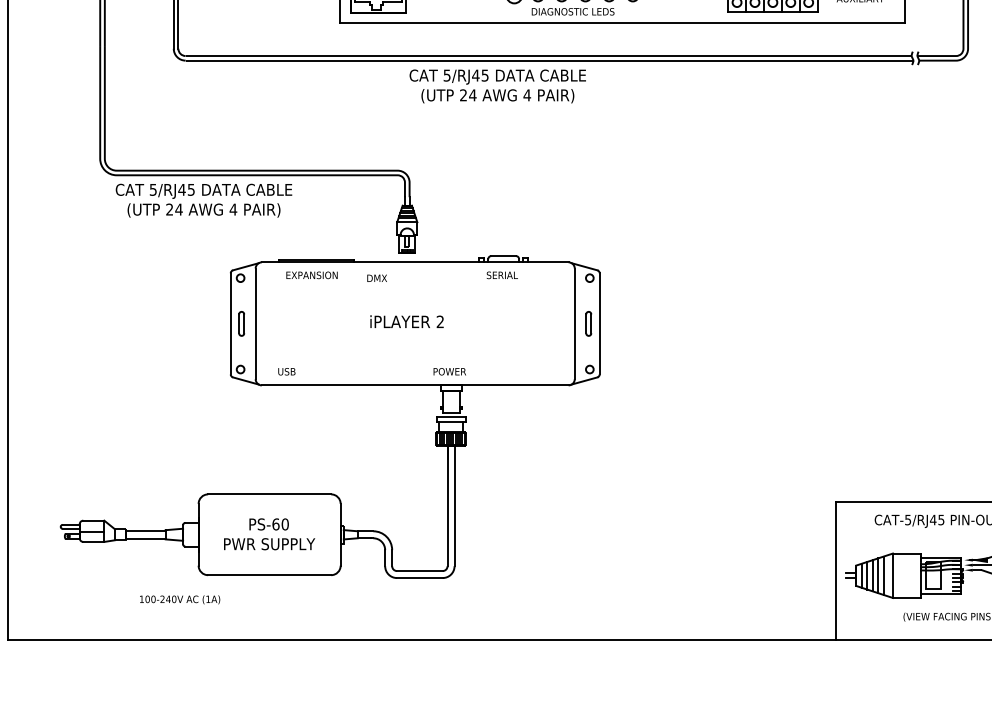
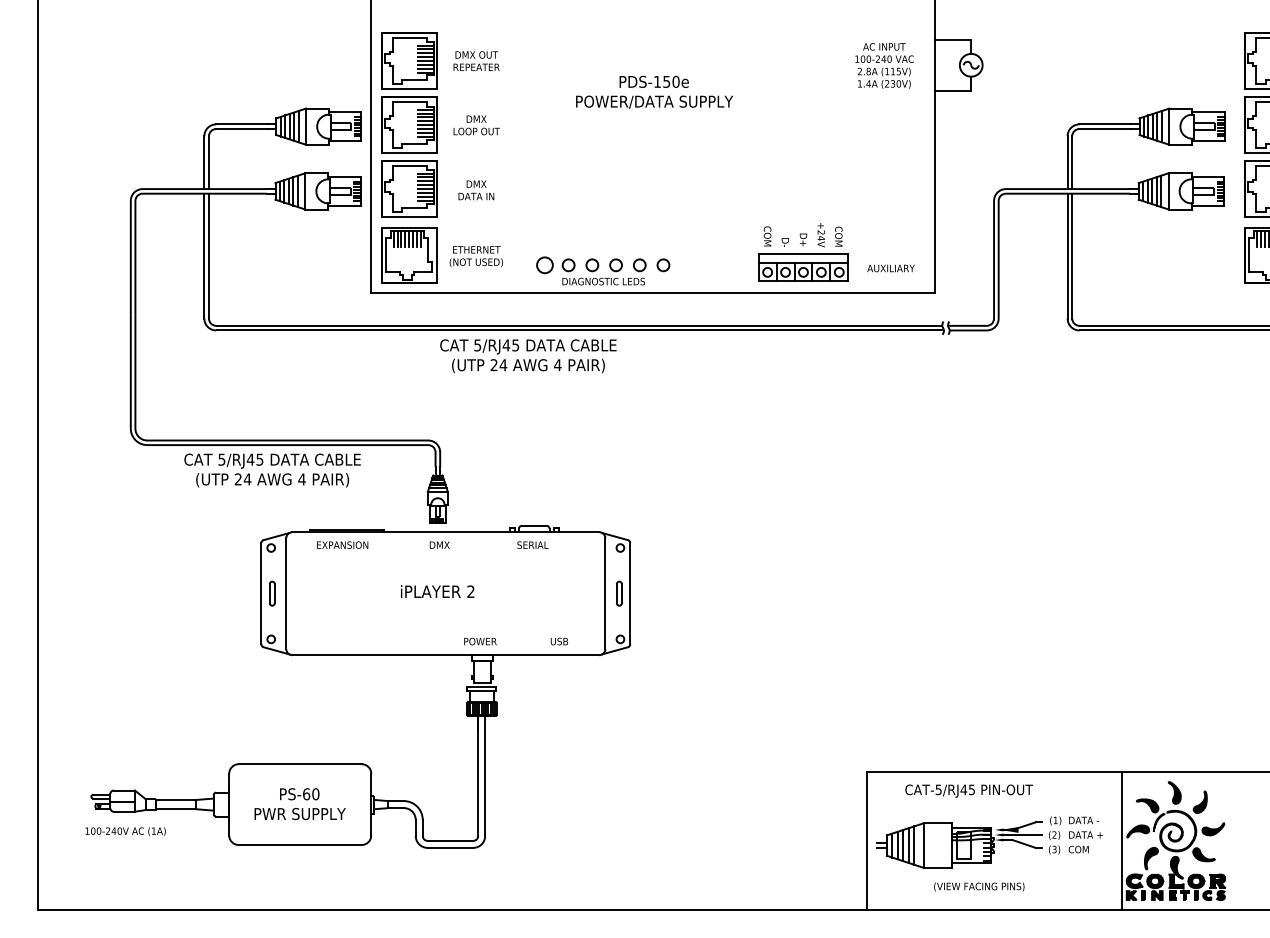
text: (203, 200) -> (272, 470), moved
text: (376, 277) -> (439, 544), moved
text: (285, 371) -> (558, 641), moved
text: (179, 599) -> (125, 831), moved

